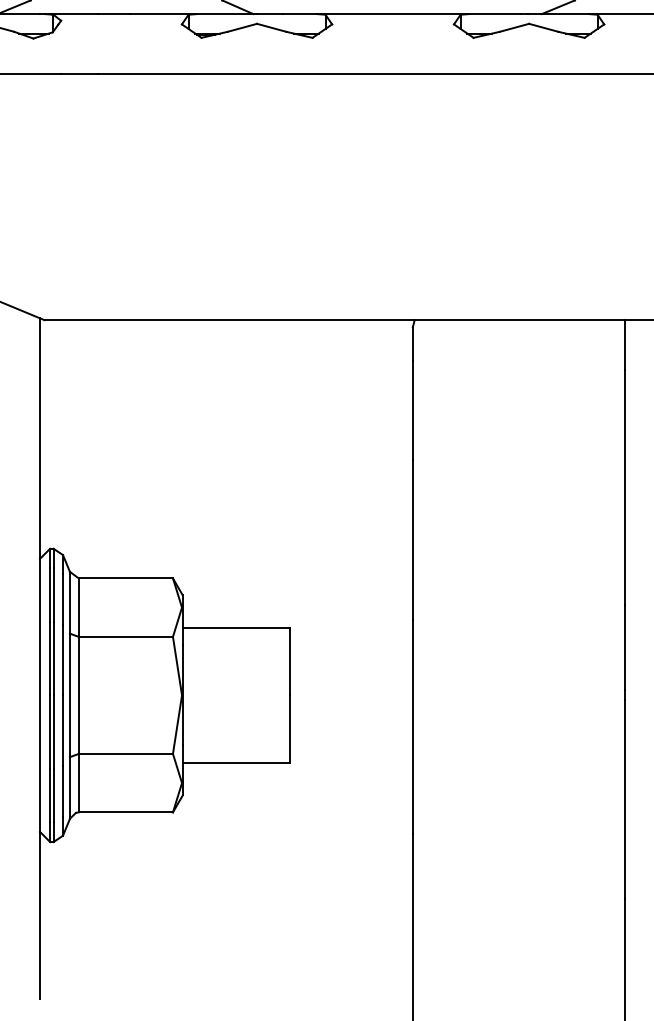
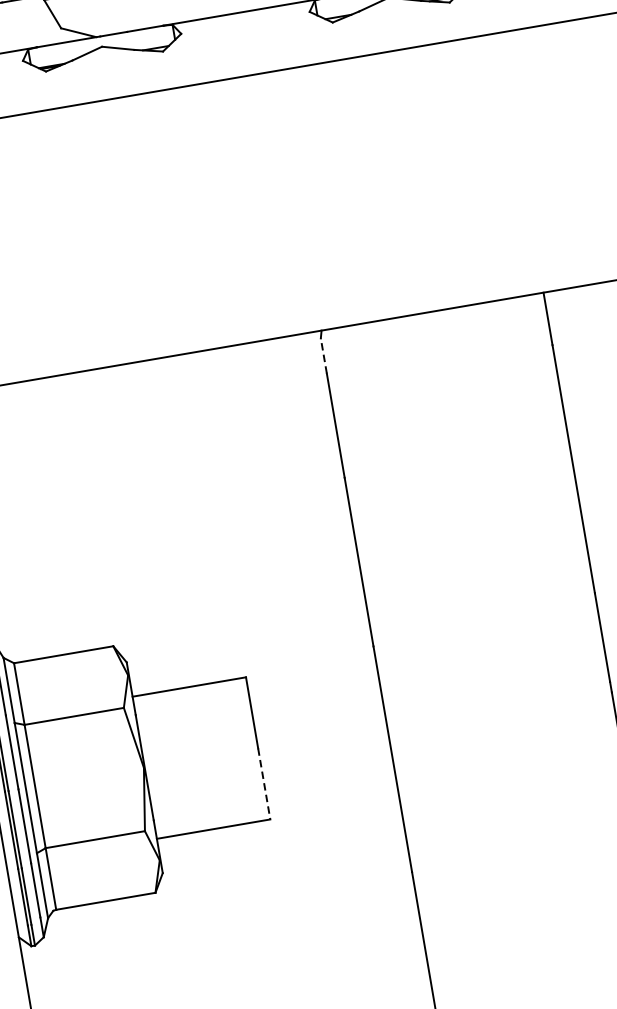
line: (412, 343) -> (323, 355), solid -> dashed
line: (290, 729) -> (264, 784), solid -> dashed

